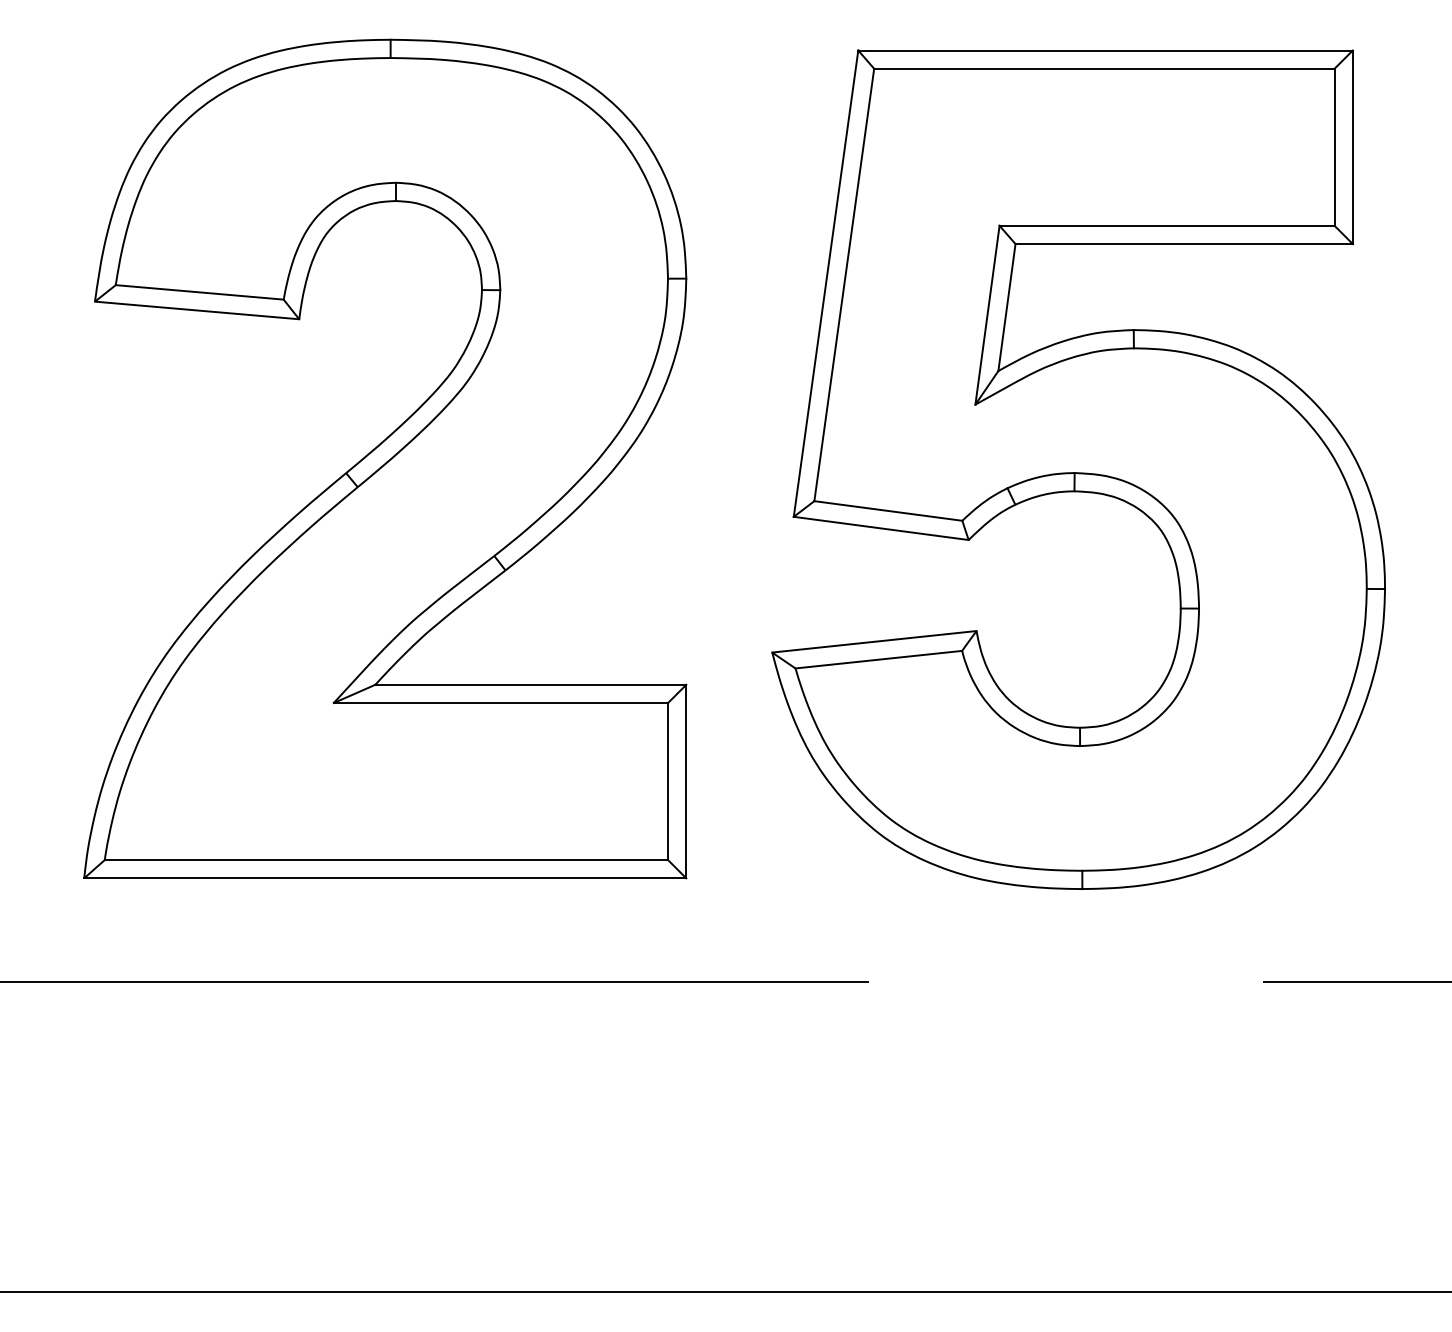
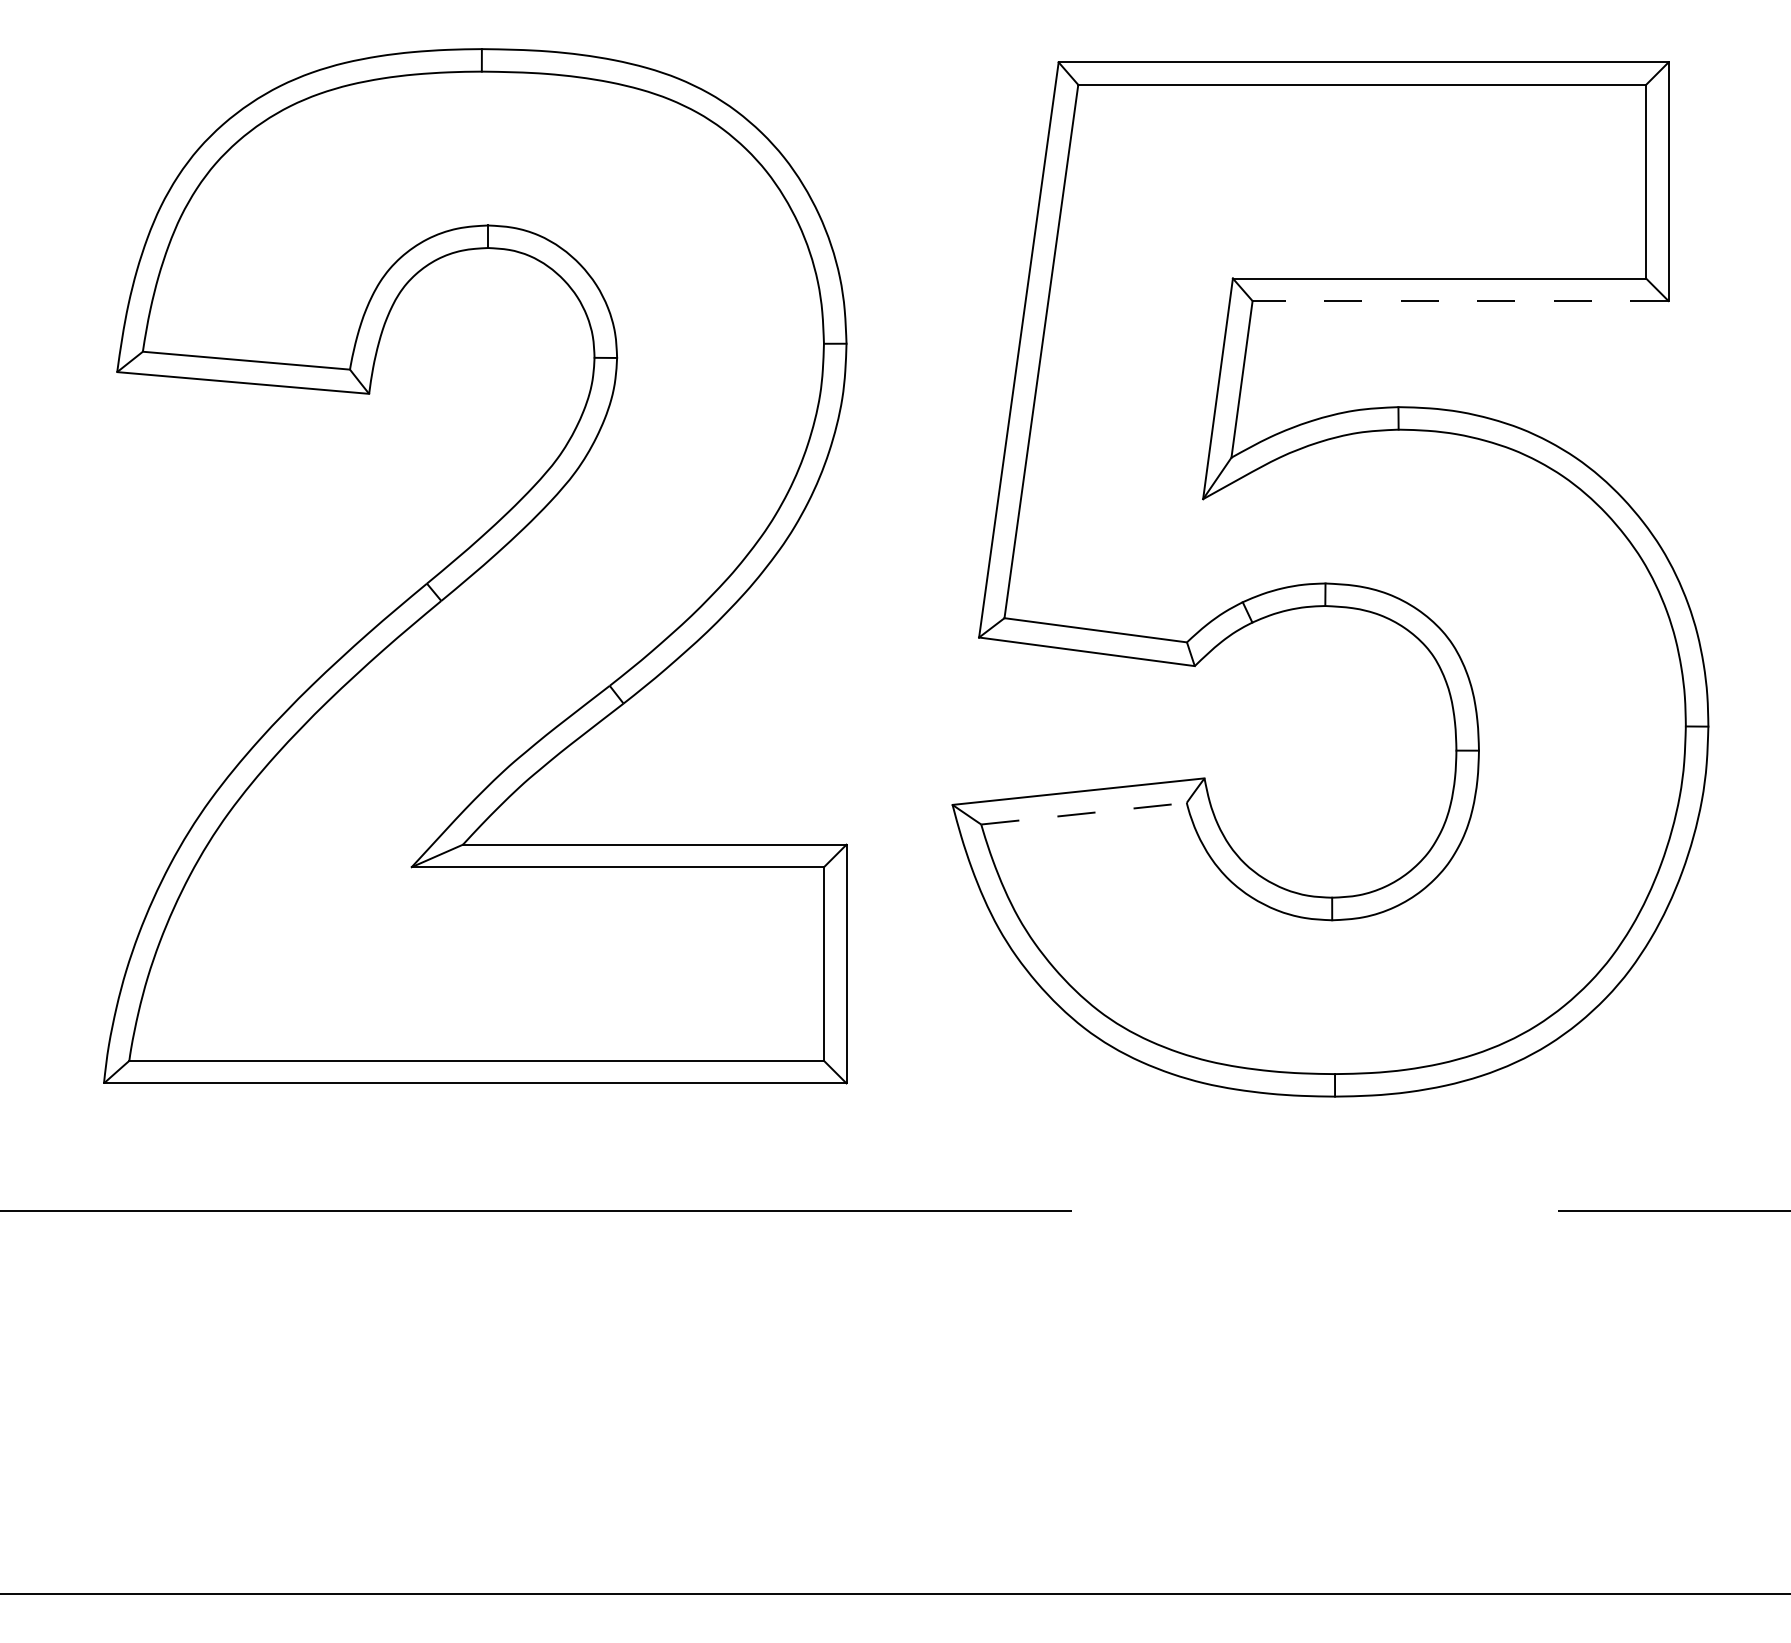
line: (1184, 244) -> (1461, 301), solid -> dashed
line: (878, 659) -> (1083, 813), solid -> dashed

